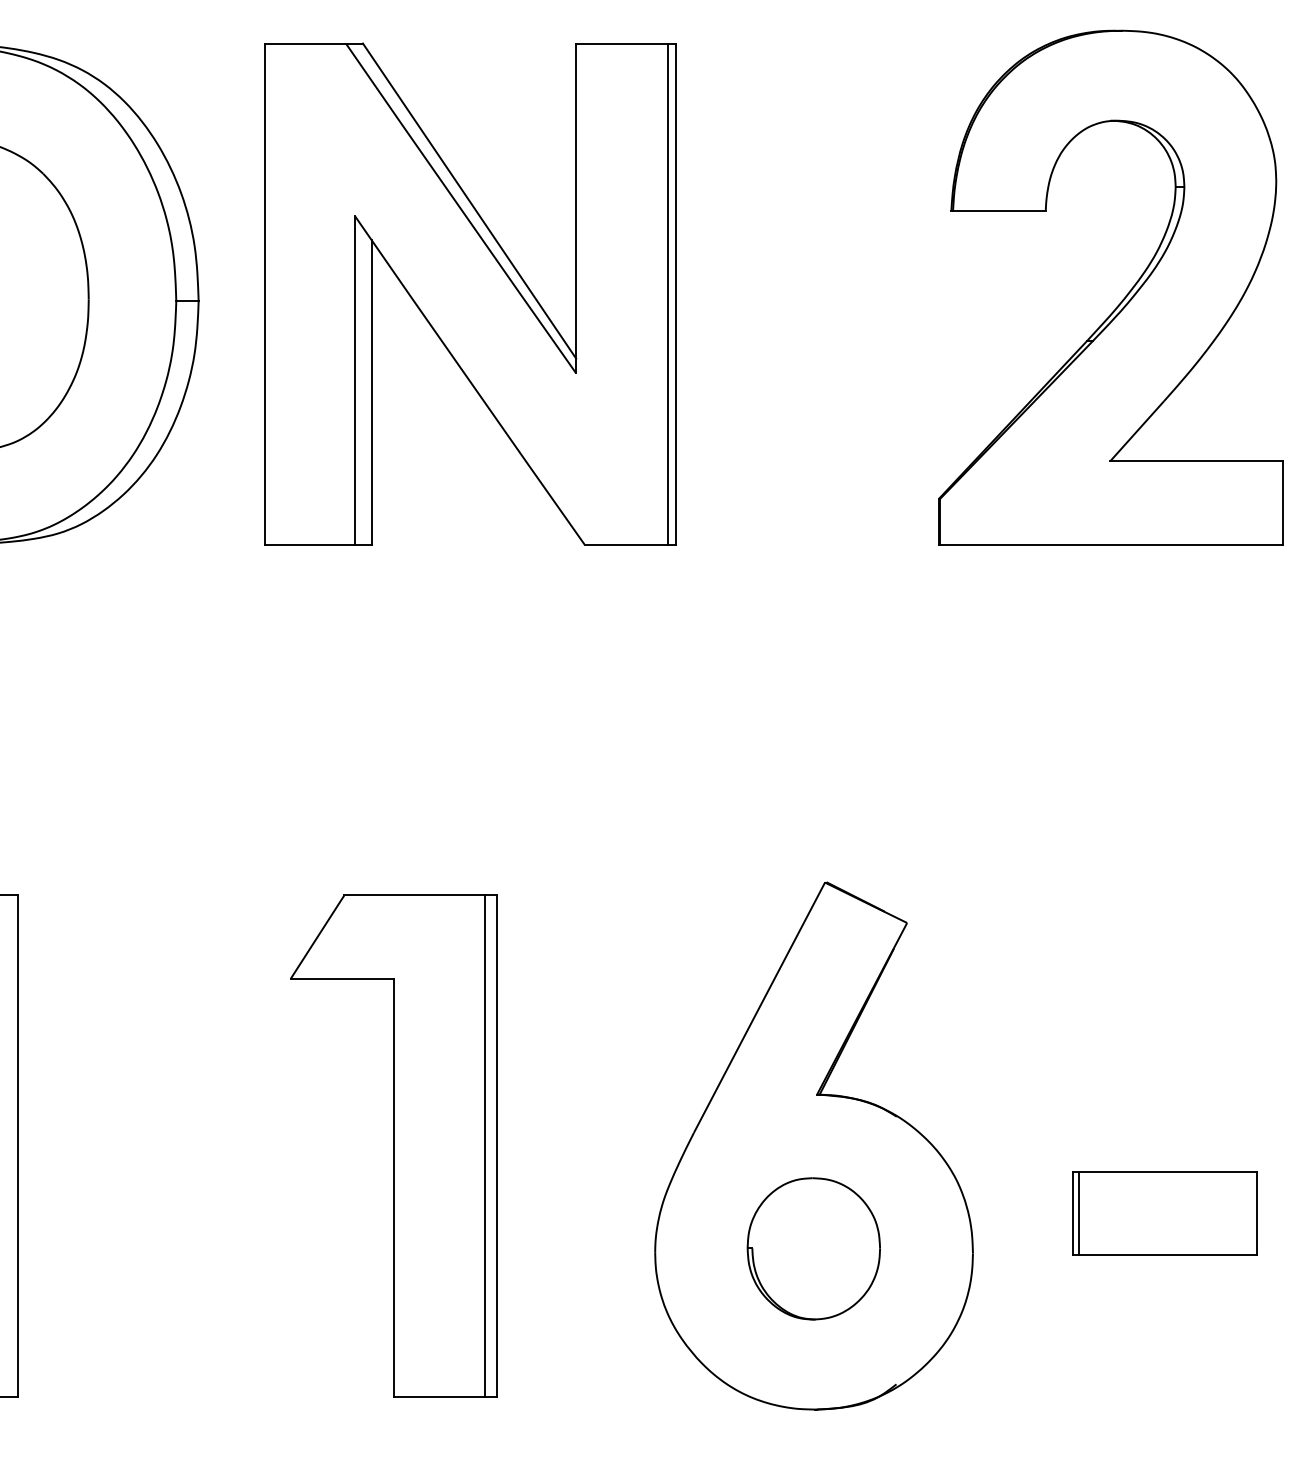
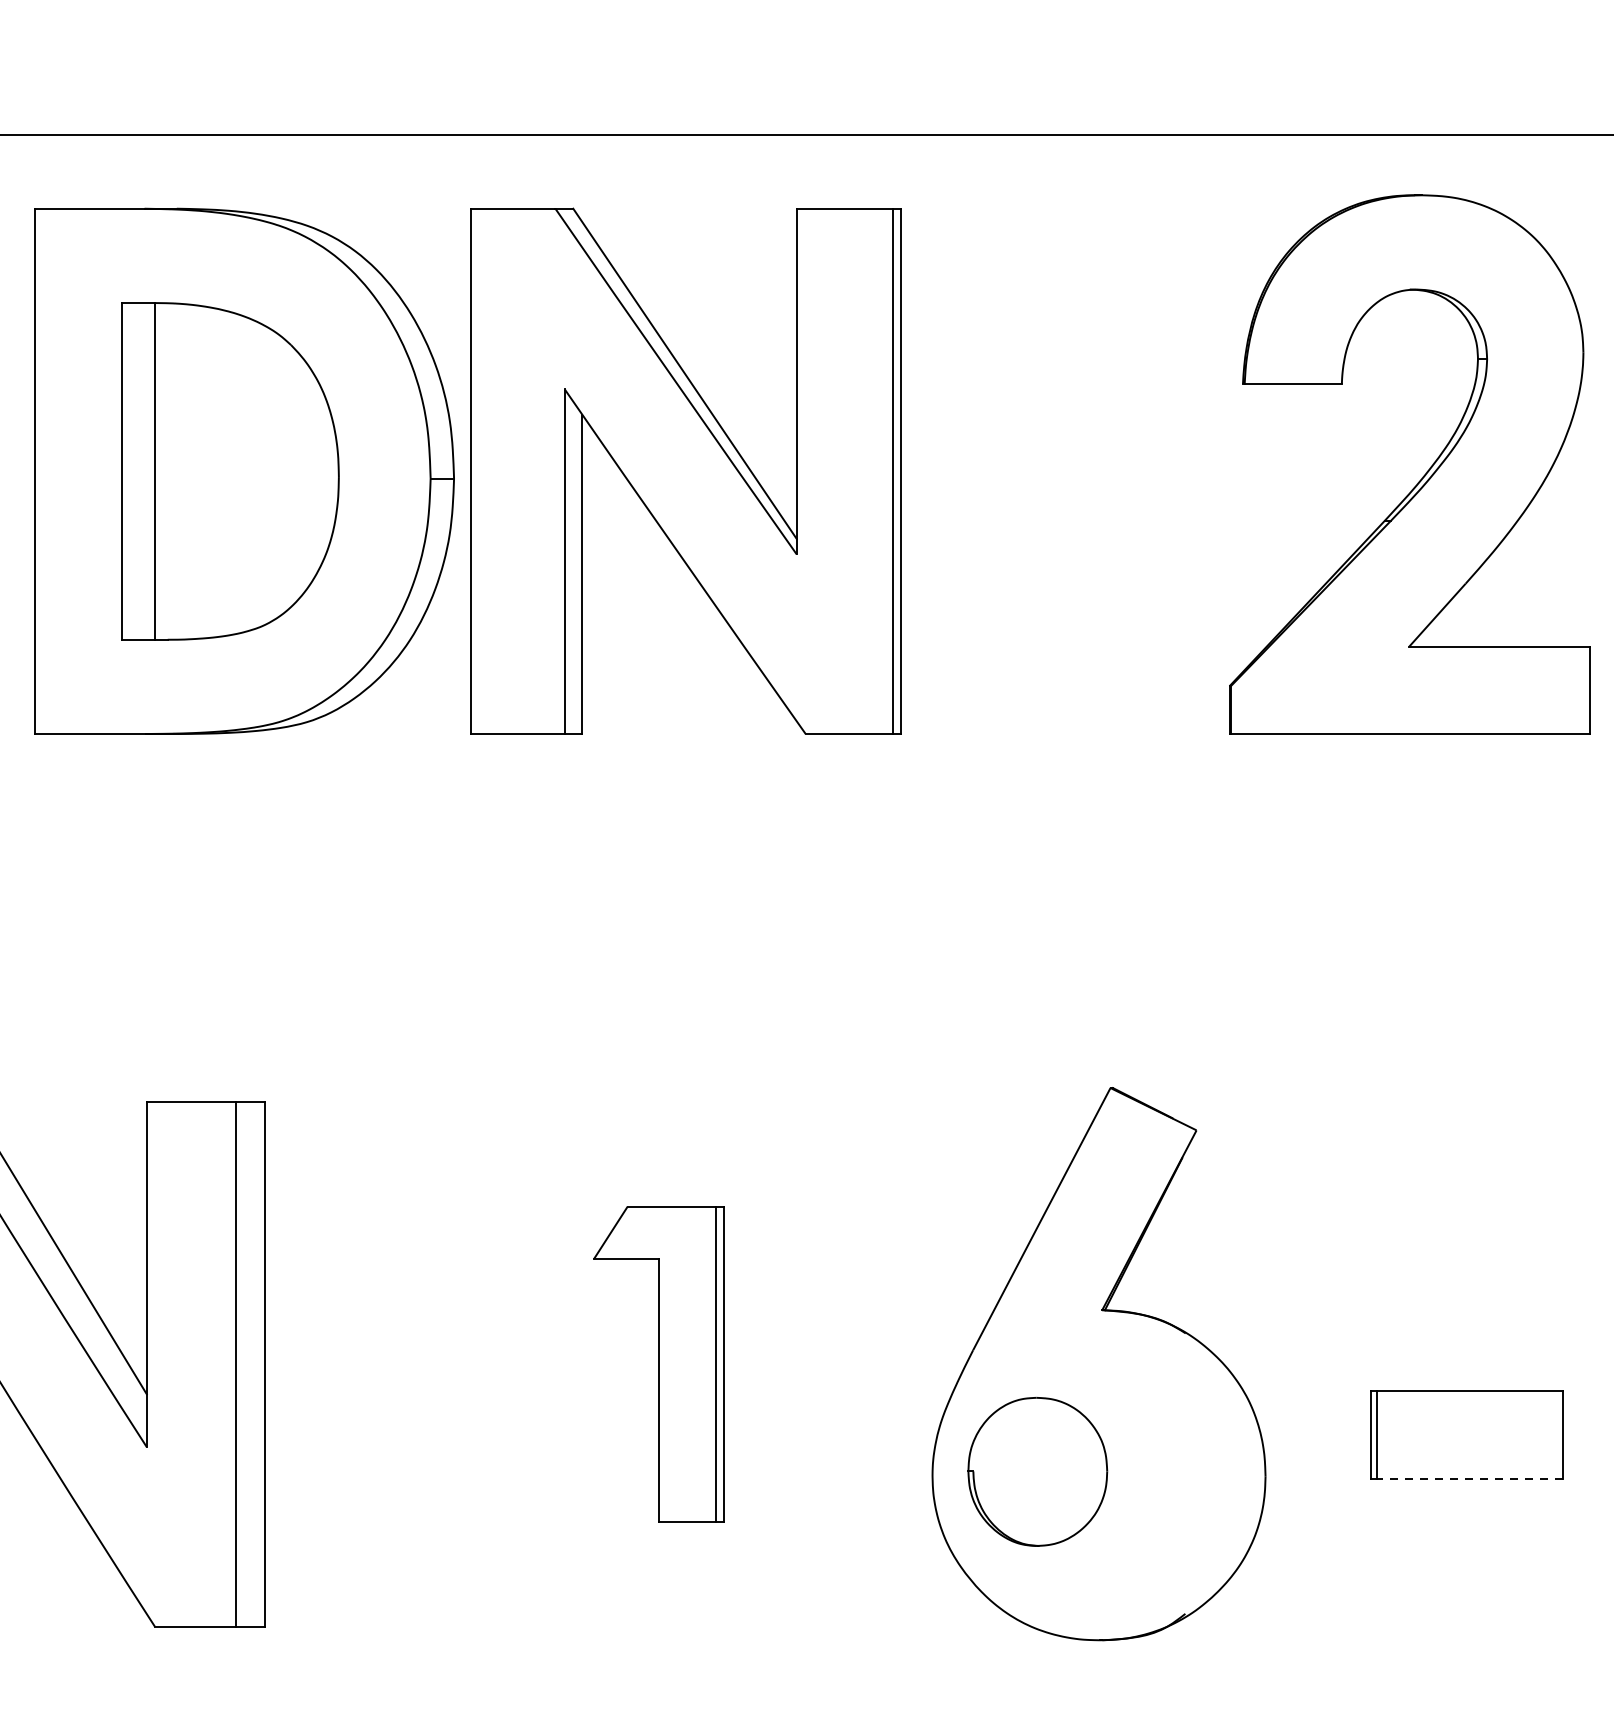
part: (470, 293) -> (685, 470), moved
part: (393, 1146) -> (658, 1364), size x0.6
part: (813, 1248) -> (1037, 1471), moved
line: (1167, 1255) -> (1469, 1478), solid -> dashed

